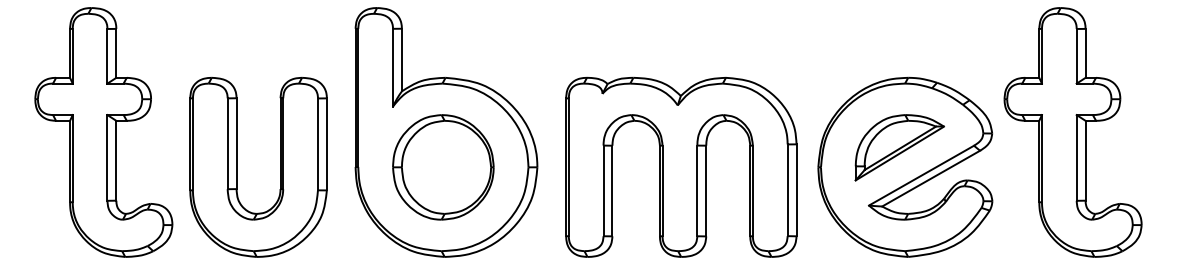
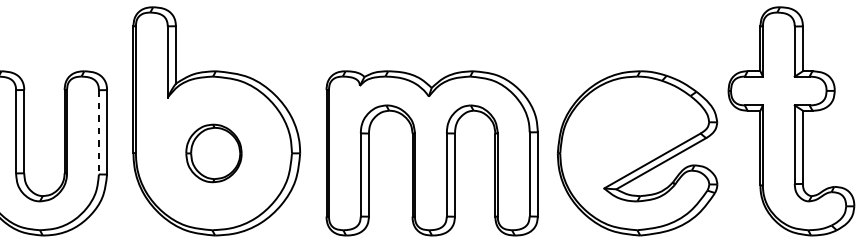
line: (317, 144) -> (98, 132), solid -> dashed
part: (899, 147) -> (632, 135), removed
part: (443, 167) -> (214, 153), size x0.6

